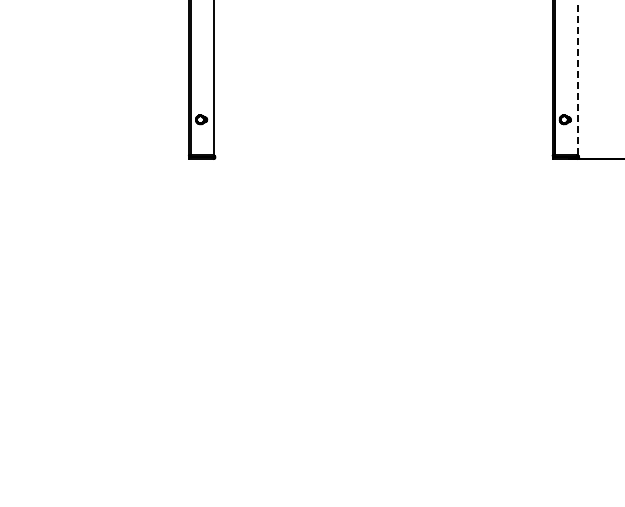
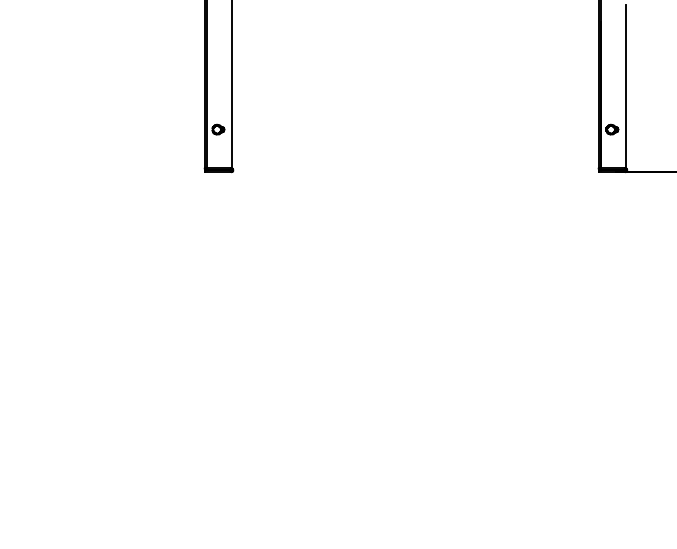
line: (577, 80) -> (625, 87), dashed -> solid

